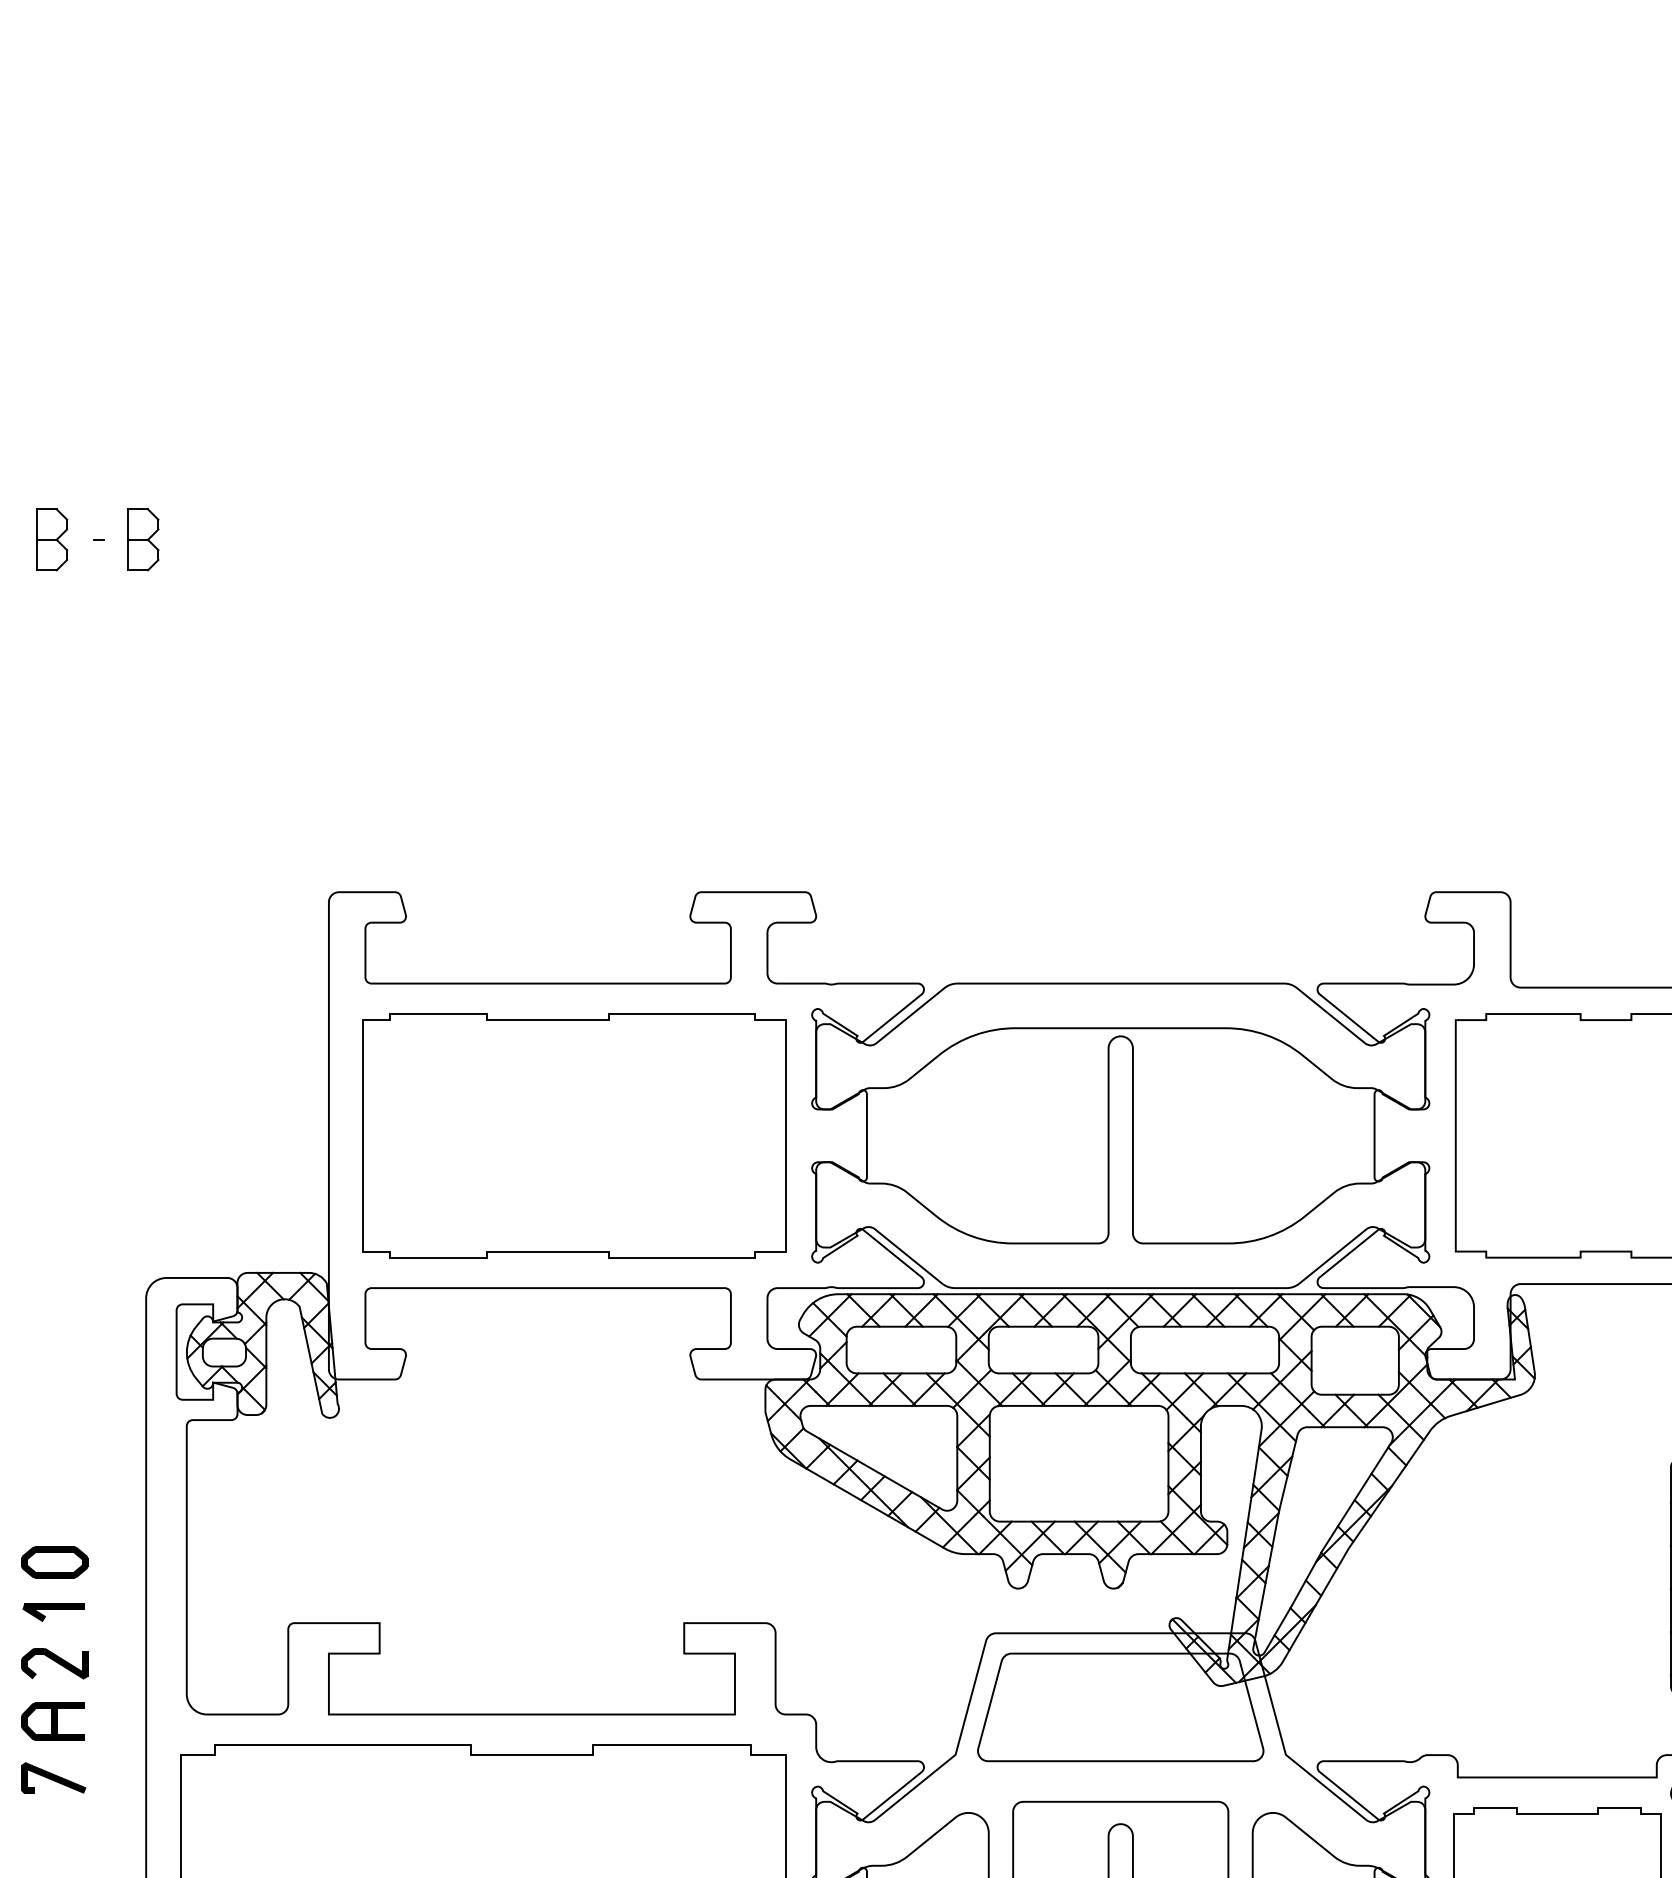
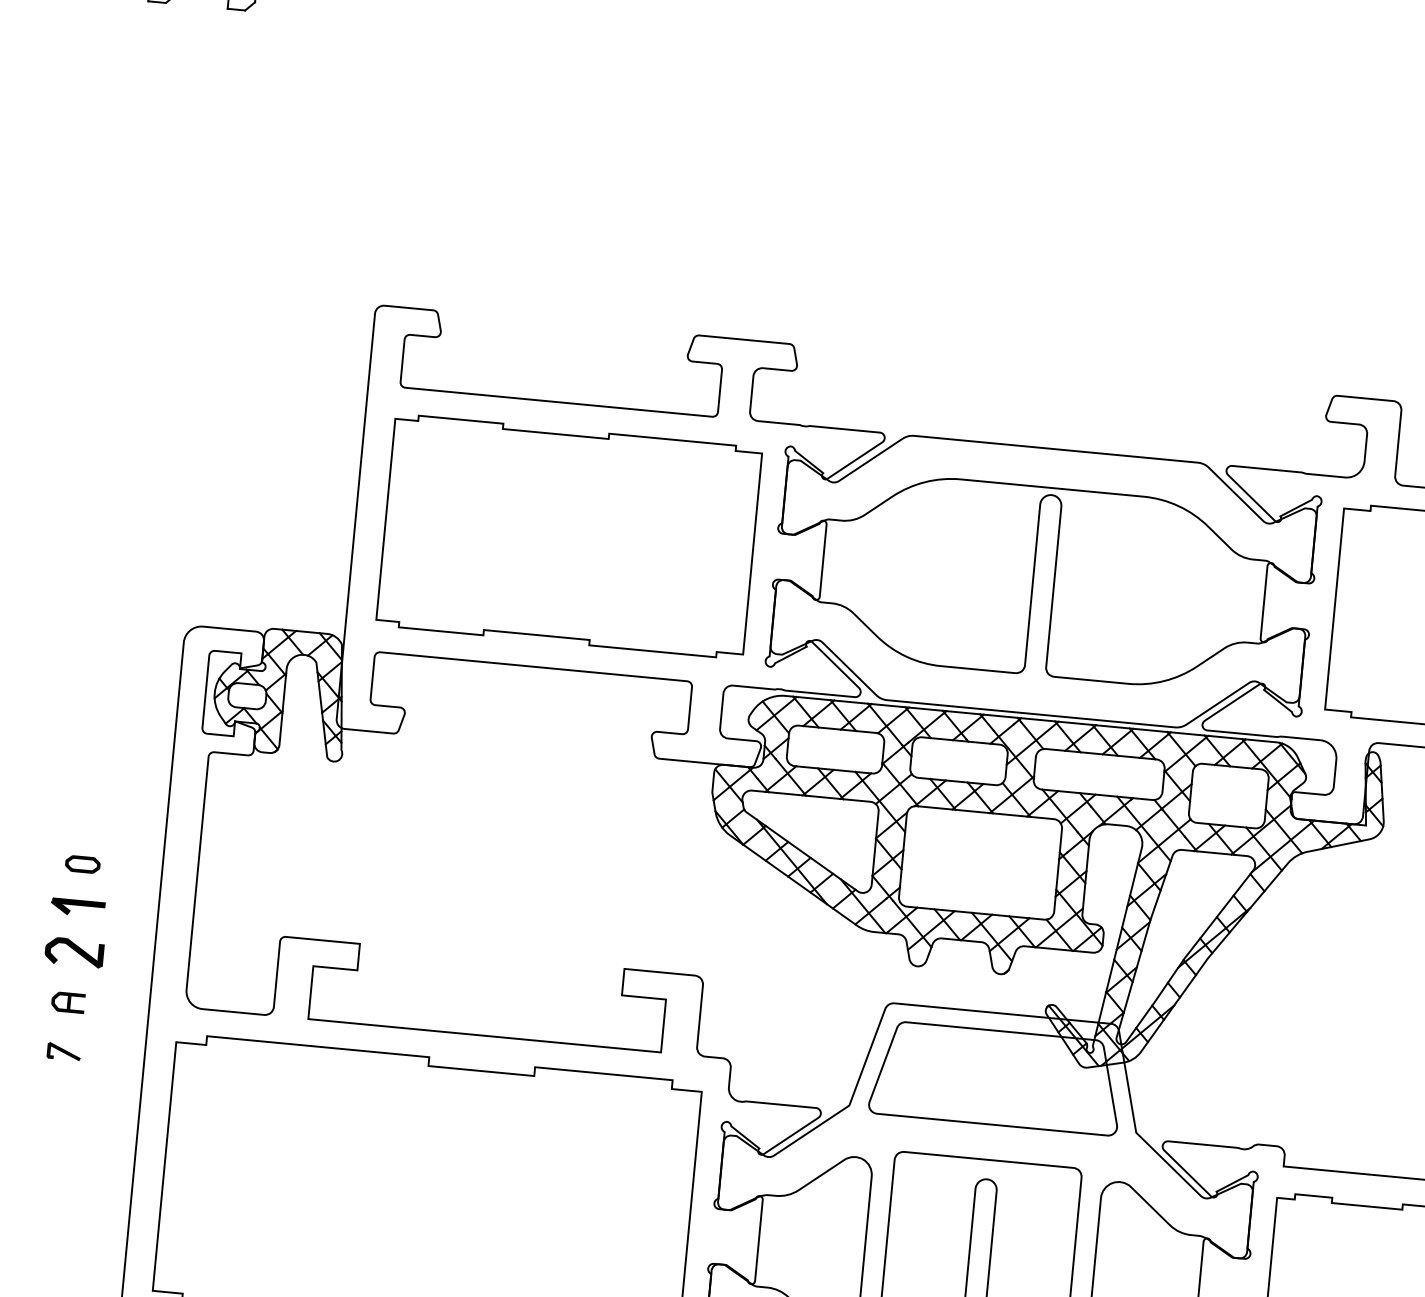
part: (54, 1562) -> (82, 864), size x0.6
part: (52, 1721) -> (67, 1002), size x0.6
part: (53, 1777) -> (63, 1051), size x0.6

